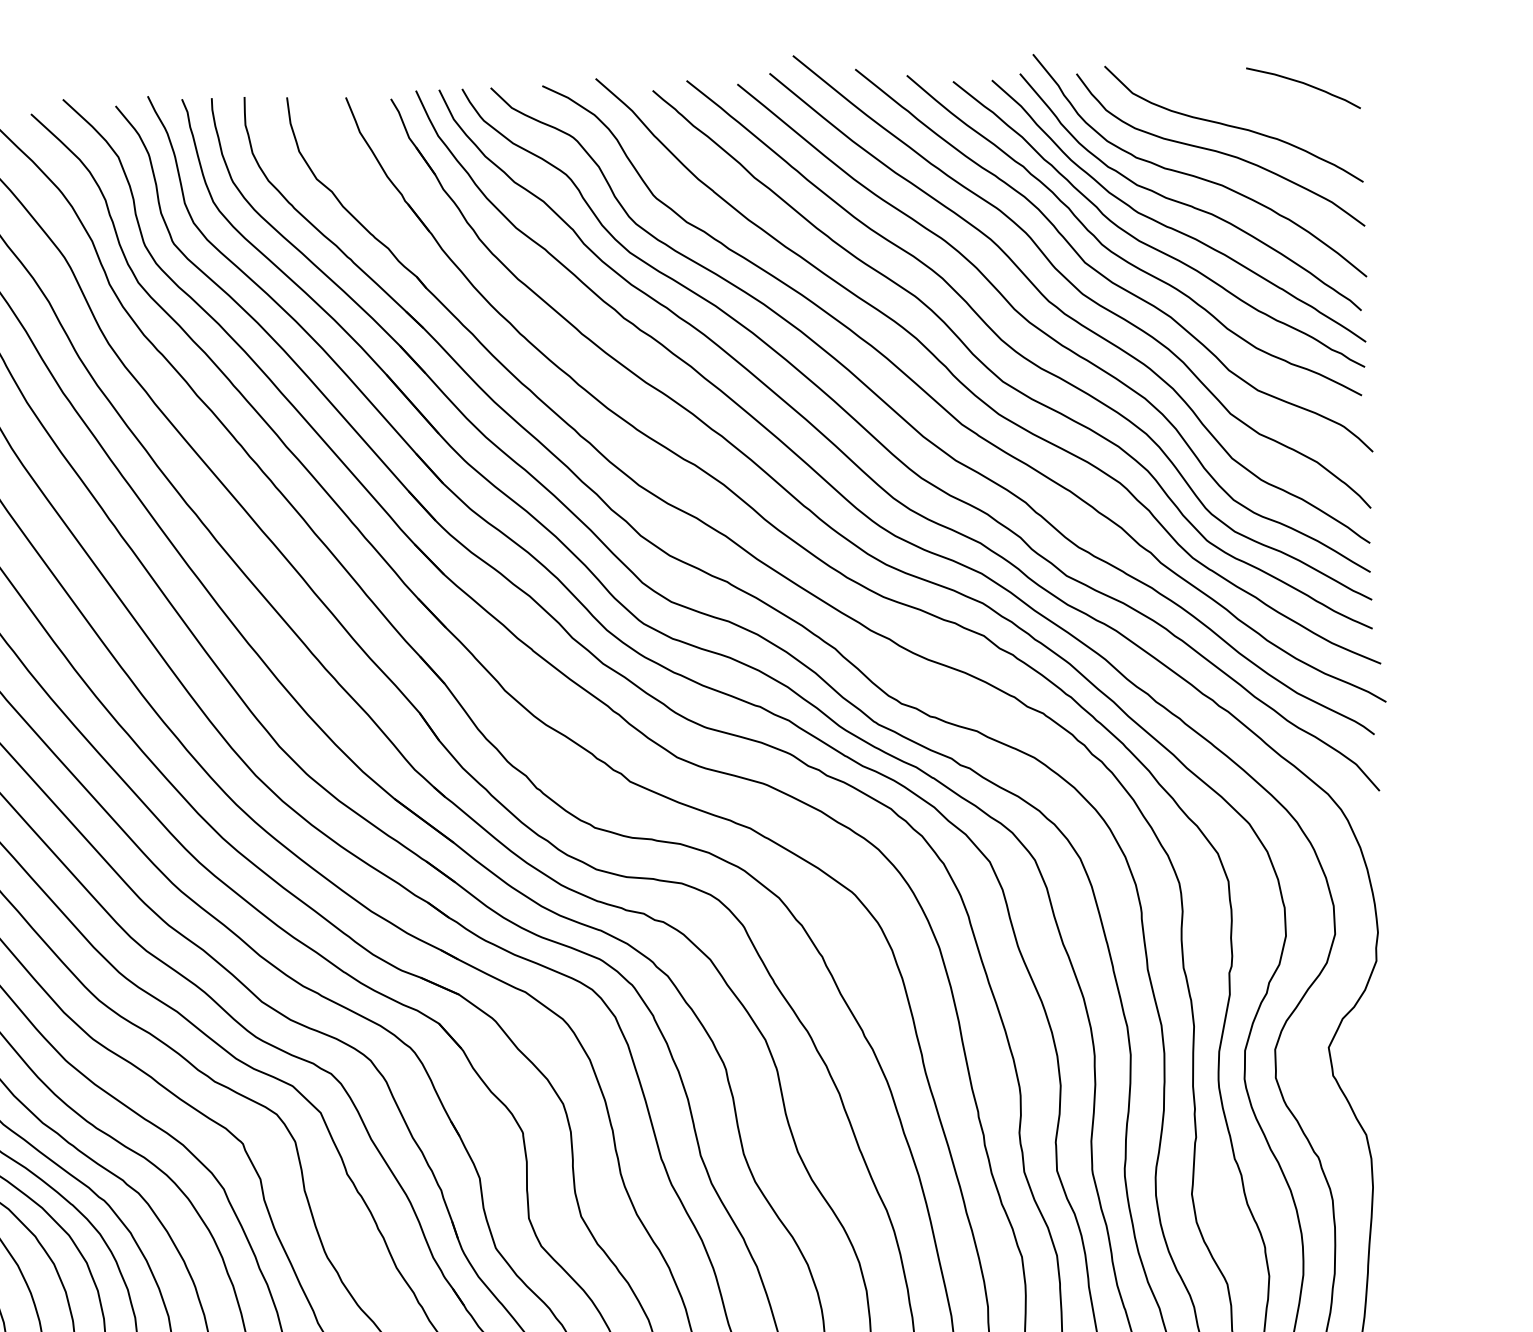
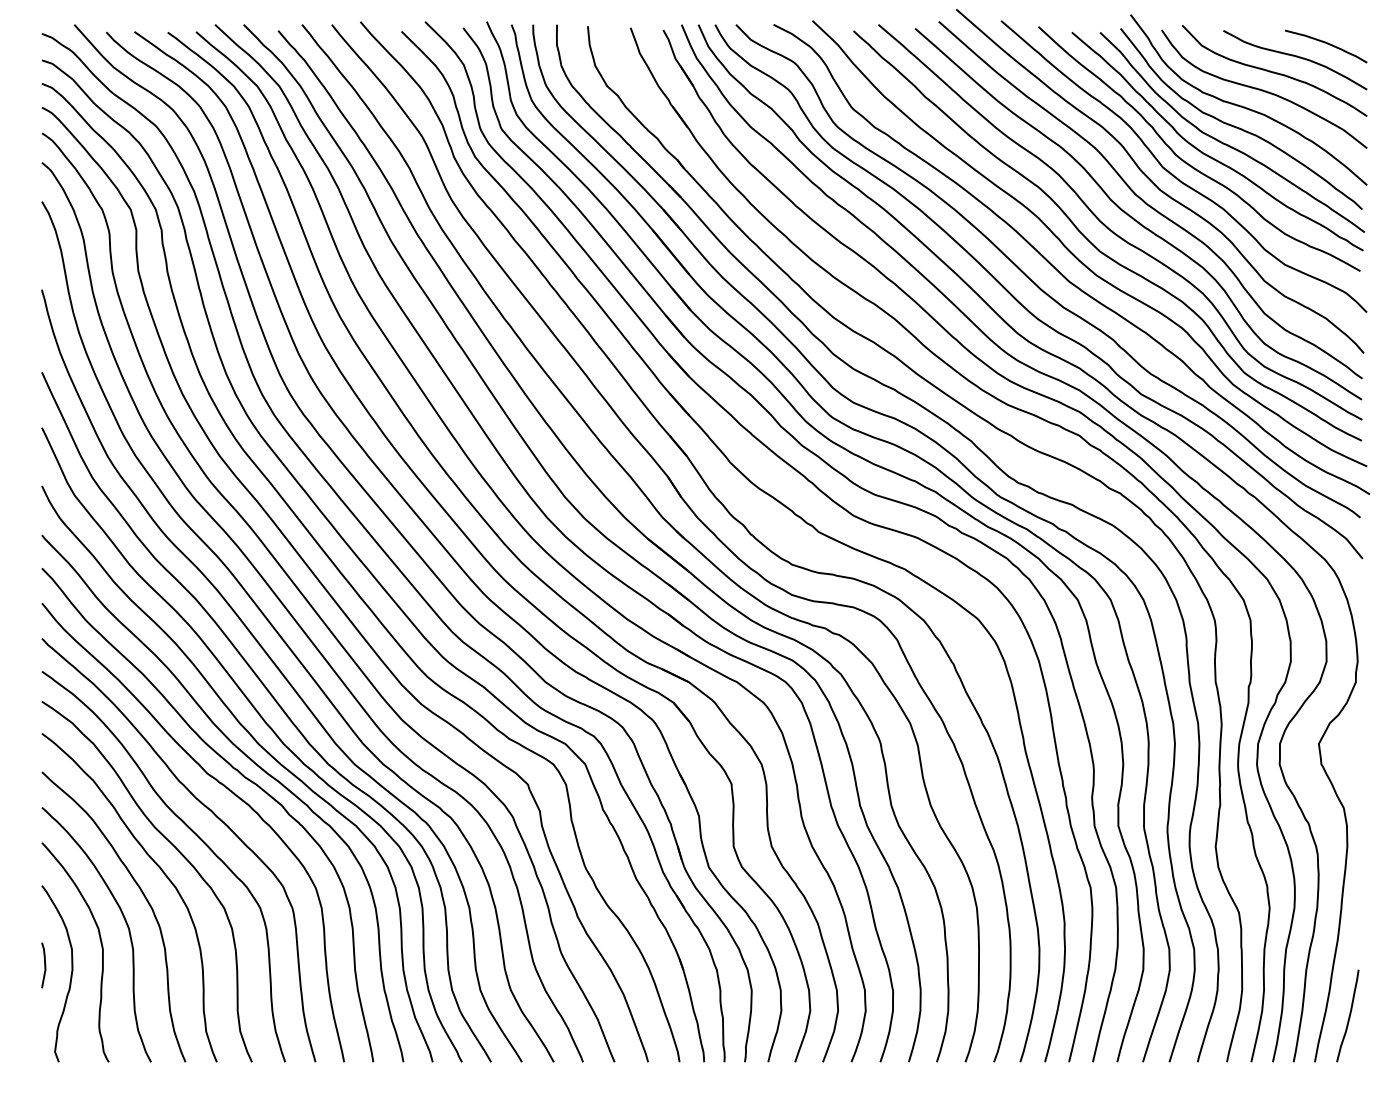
curve: (1263, 104) -> (1296, 57), added

